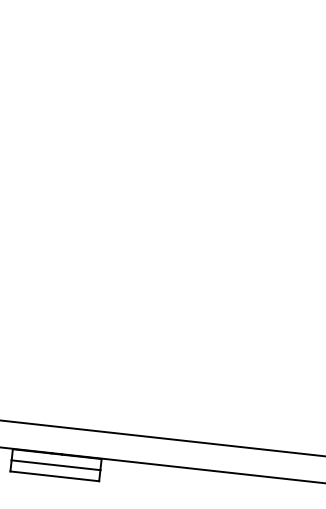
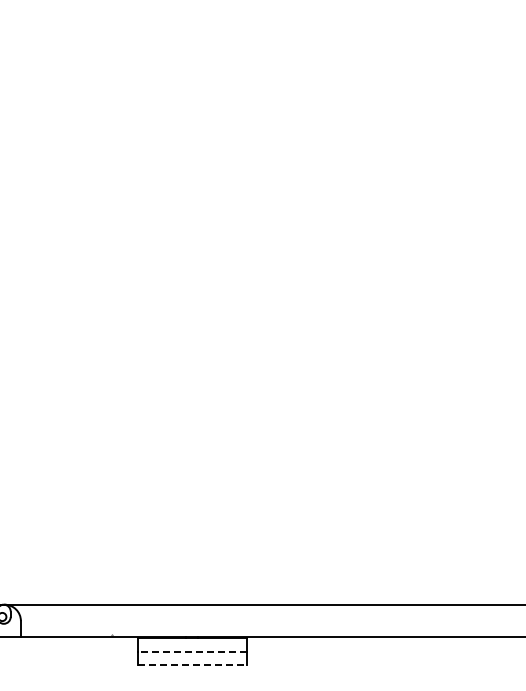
line: (55, 465) -> (192, 651), solid -> dashed
line: (54, 476) -> (192, 665), solid -> dashed

